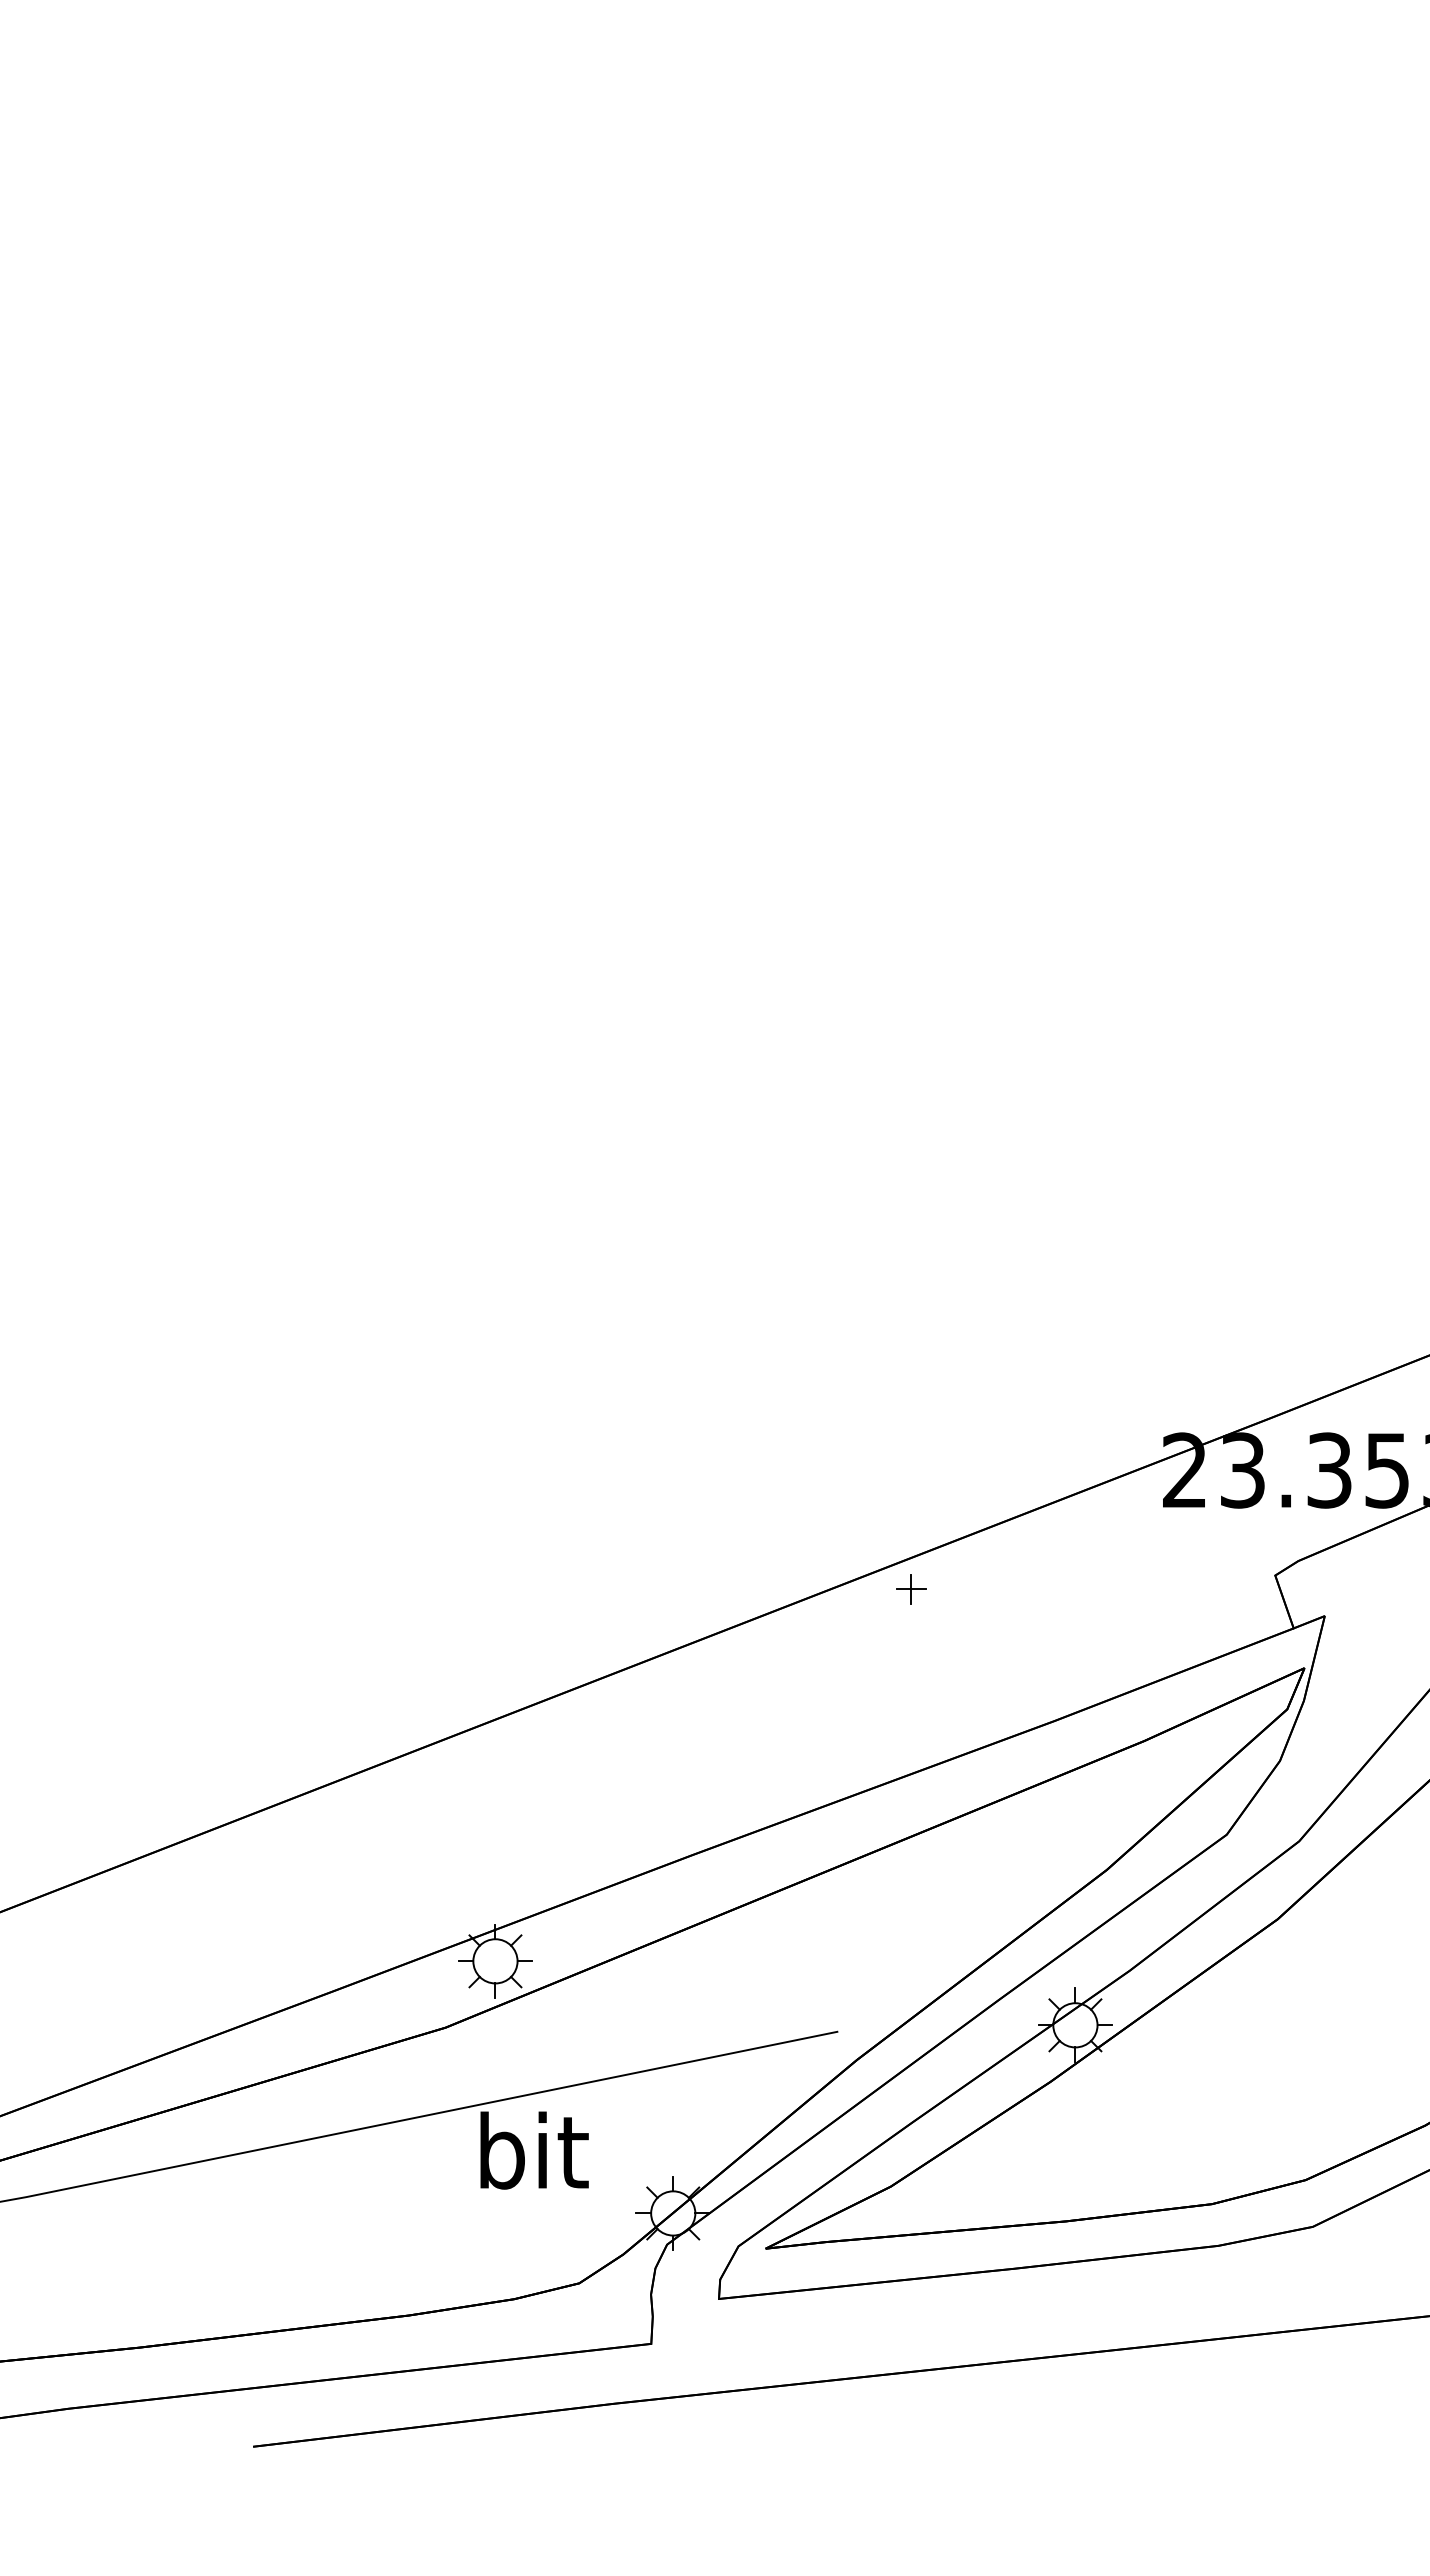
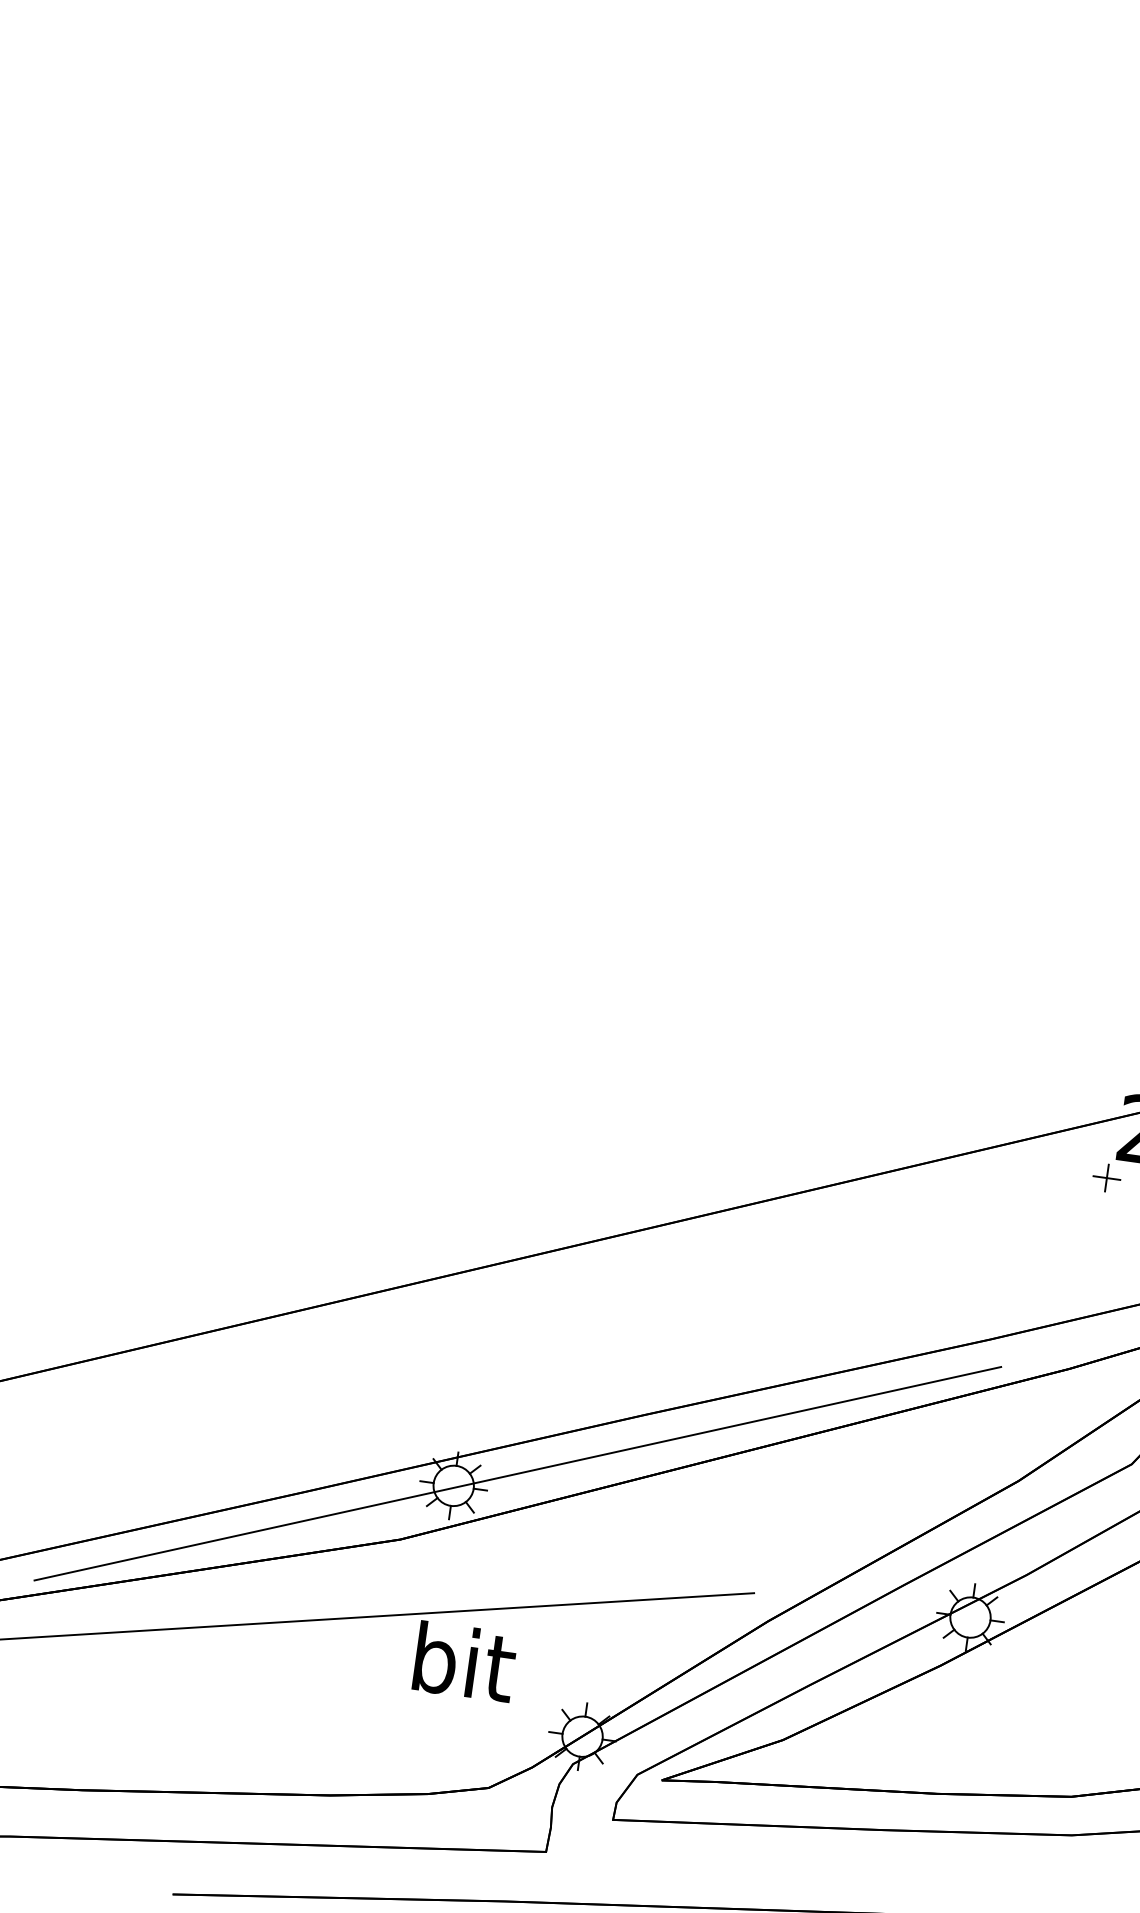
part: (911, 1589) -> (1107, 1178), moved
line: (562, 1938) -> (517, 1473), added

